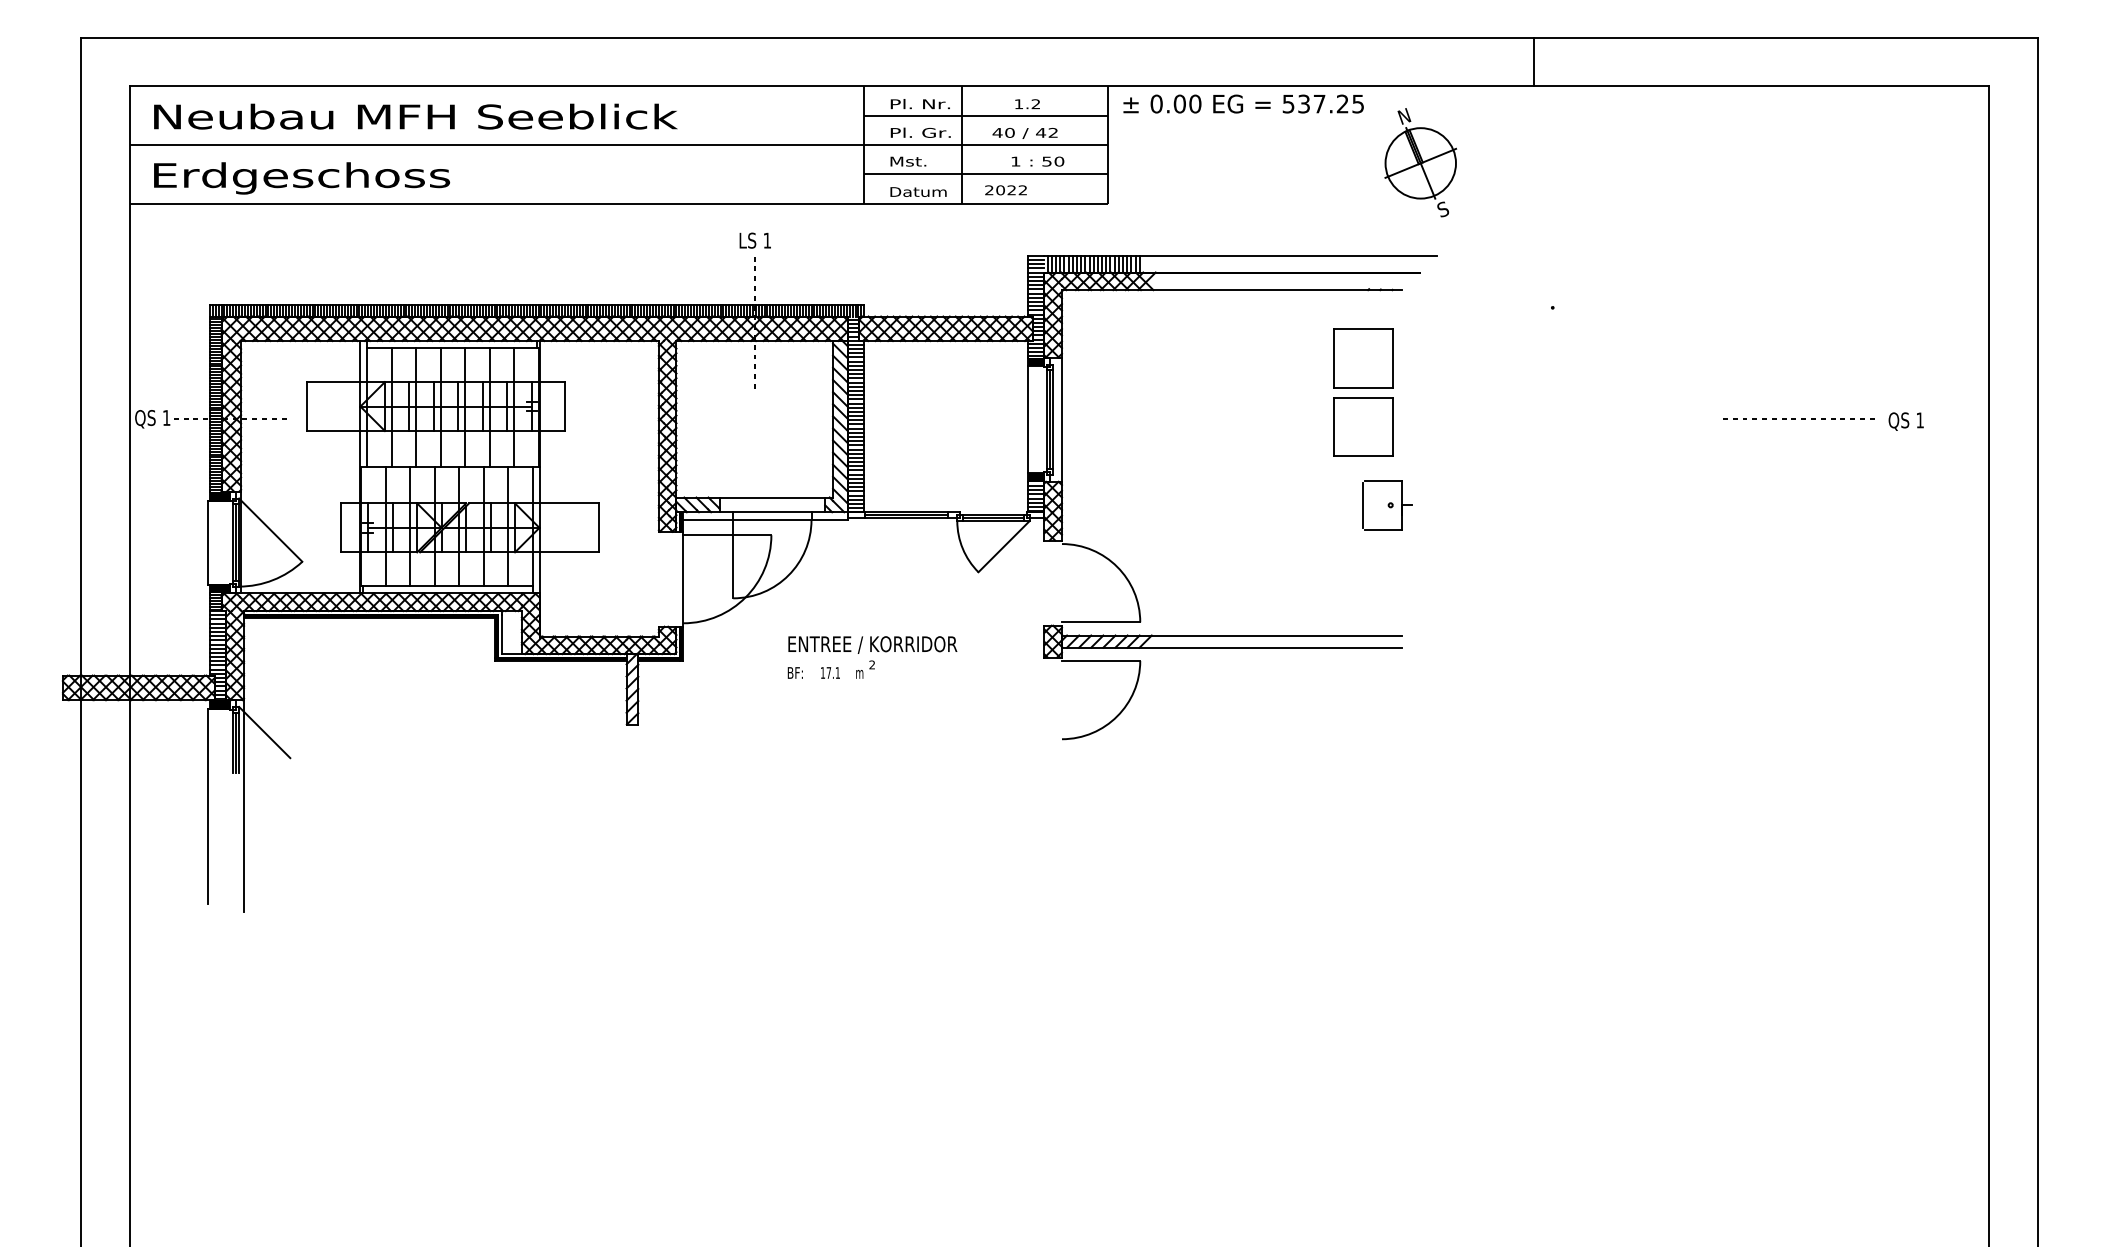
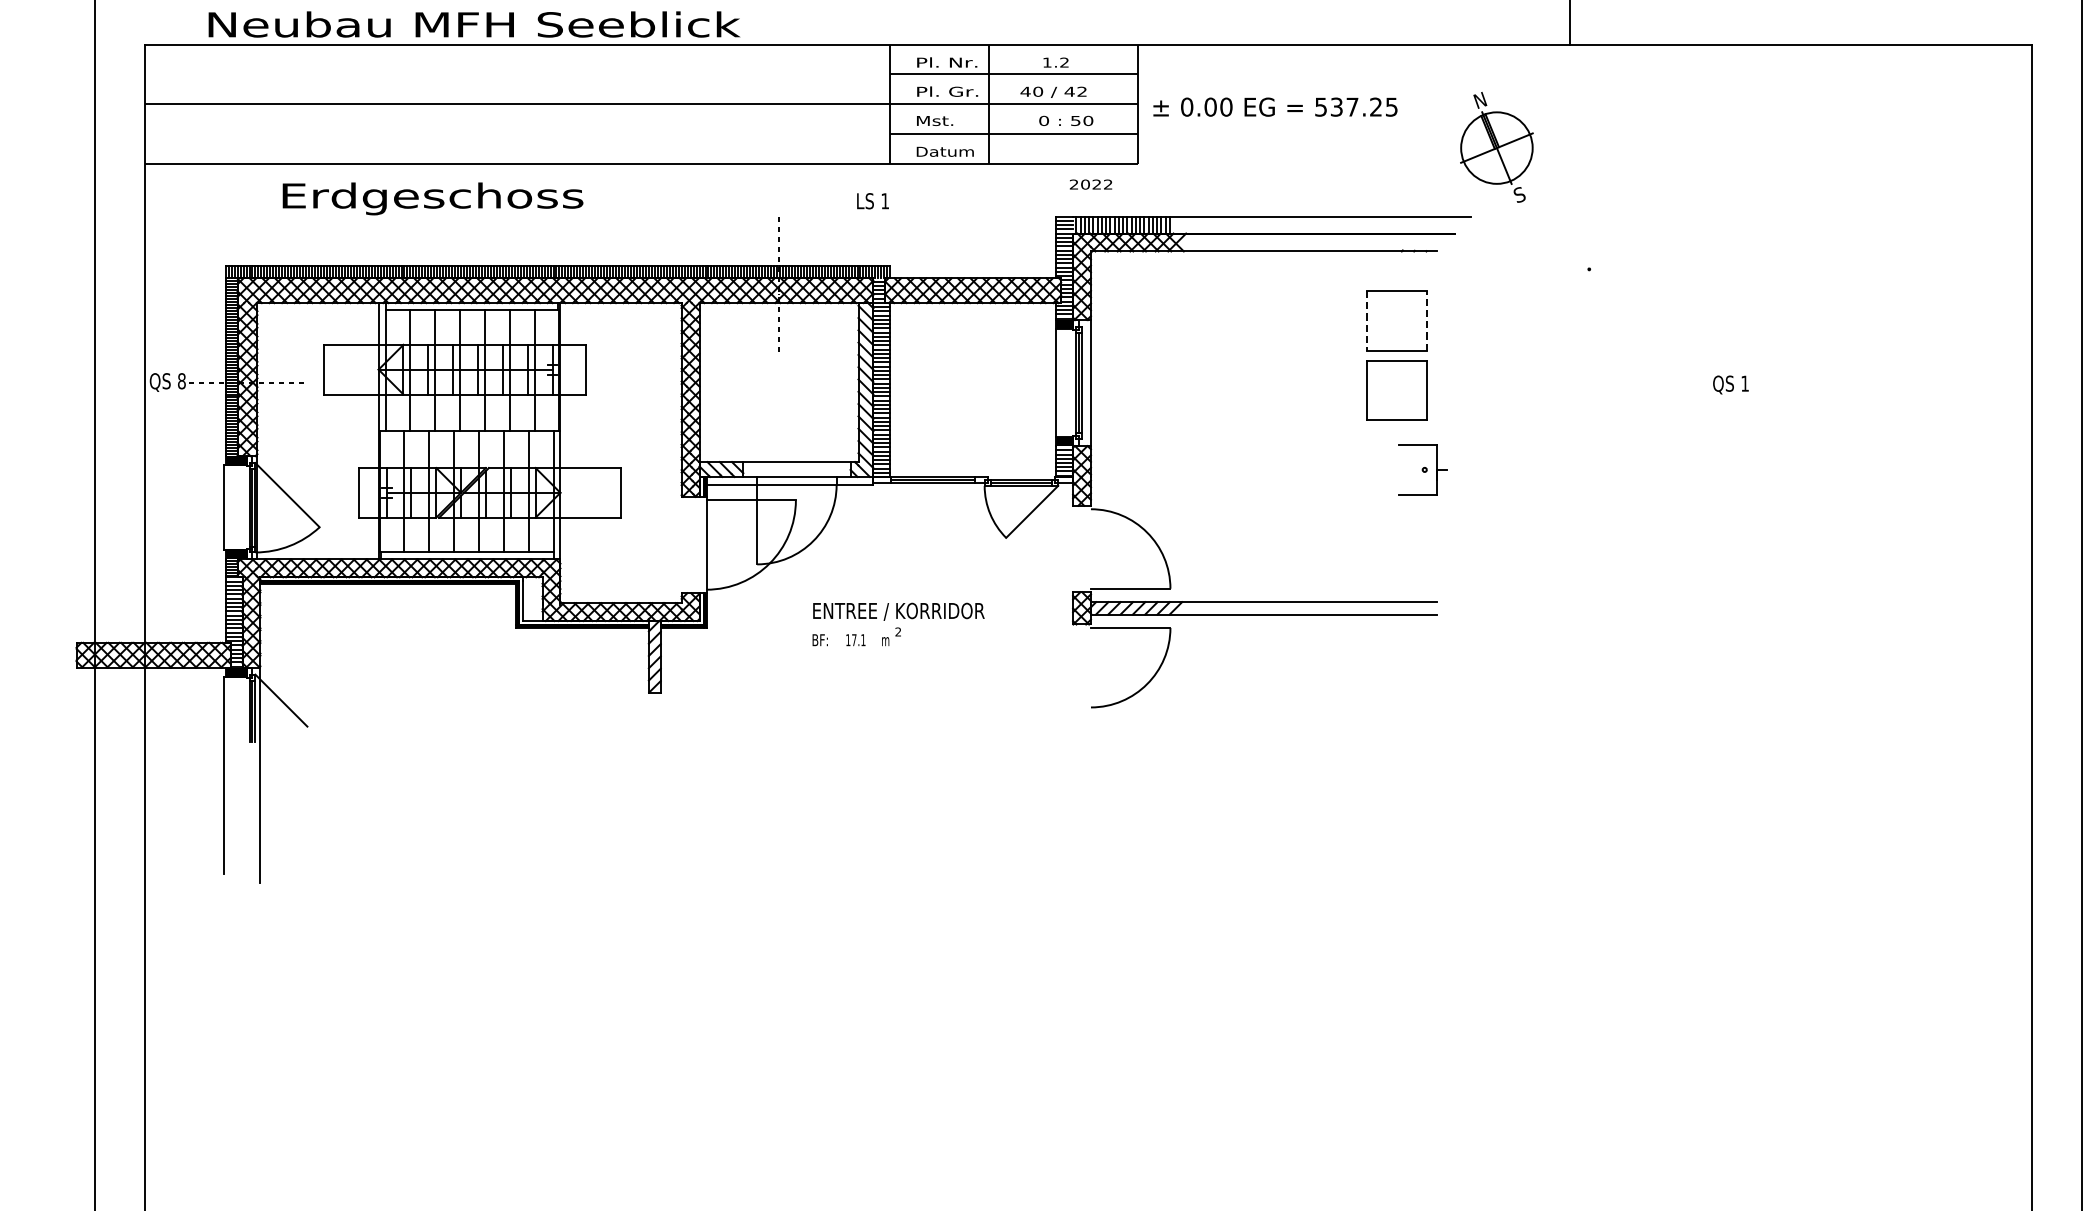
text: (1243, 103) -> (1275, 106), moved
text: (415, 116) -> (474, 24), moved
text: (1015, 161) -> (1043, 120), 1 -> 0
part: (1420, 162) -> (1496, 147), moved
text: (302, 178) -> (433, 199), moved
text: (1005, 190) -> (1090, 184), moved
text: (754, 240) -> (872, 201), moved
line: (1392, 358) -> (1426, 320), solid -> dashed
line: (1333, 359) -> (1366, 321), solid -> dashed
text: (166, 418) -> (181, 381), 1 -> 8
line: (1795, 418) -> (1835, 381), removed
text: (1905, 421) -> (1730, 384), moved
line: (1363, 504) -> (1397, 469), removed

